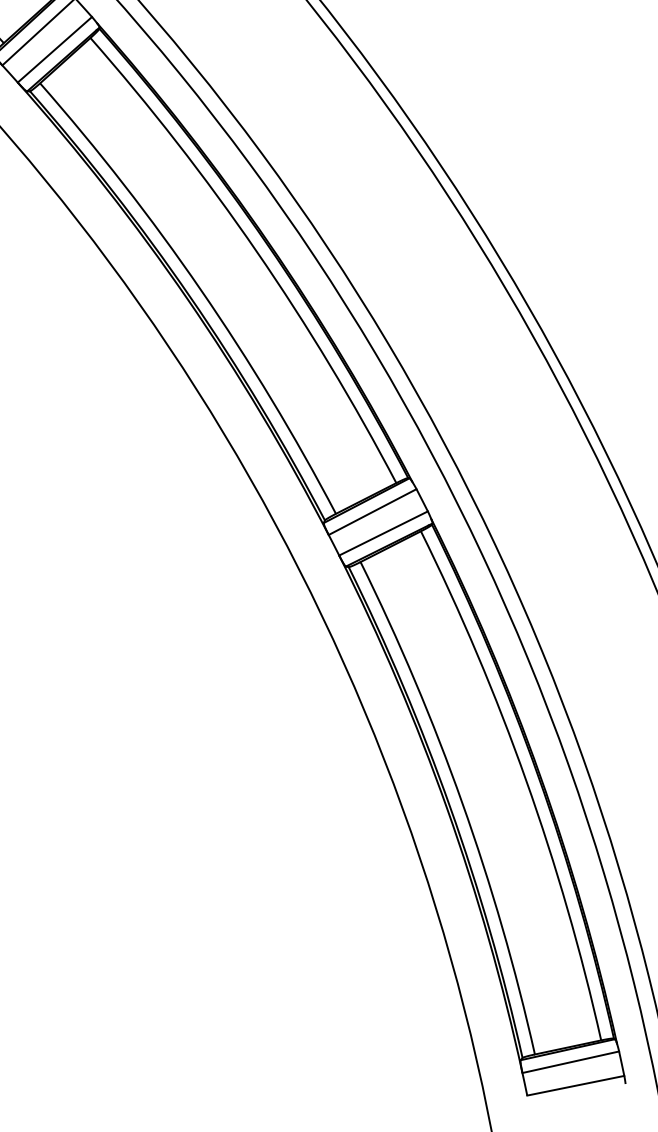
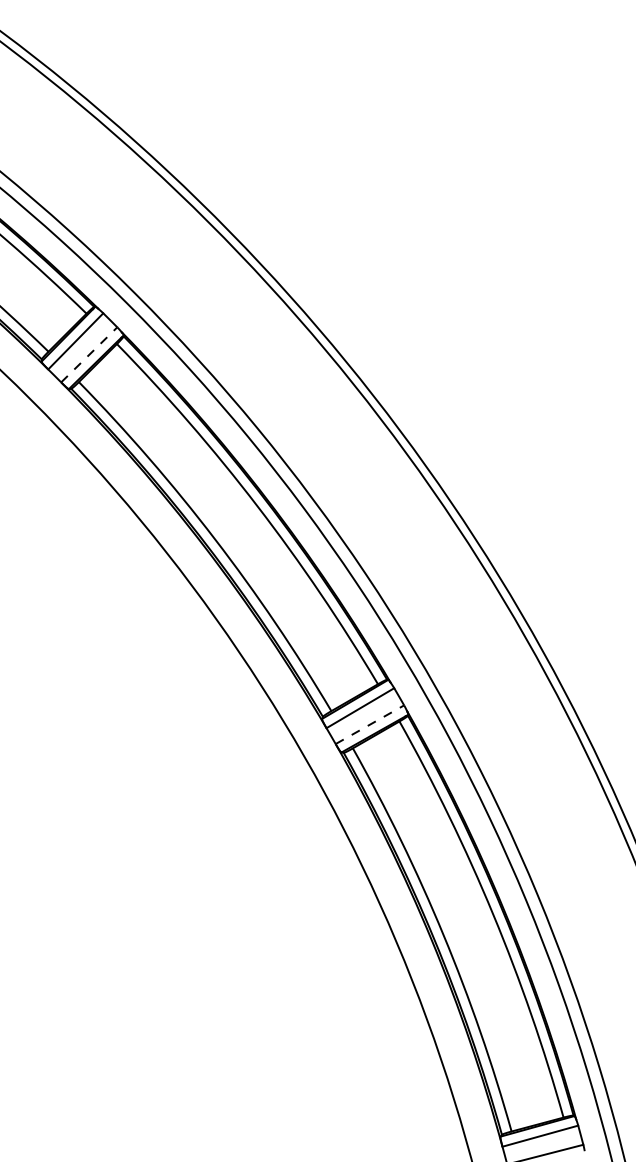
line: (55, 49) -> (89, 354), solid -> dashed
line: (384, 533) -> (370, 724), solid -> dashed

